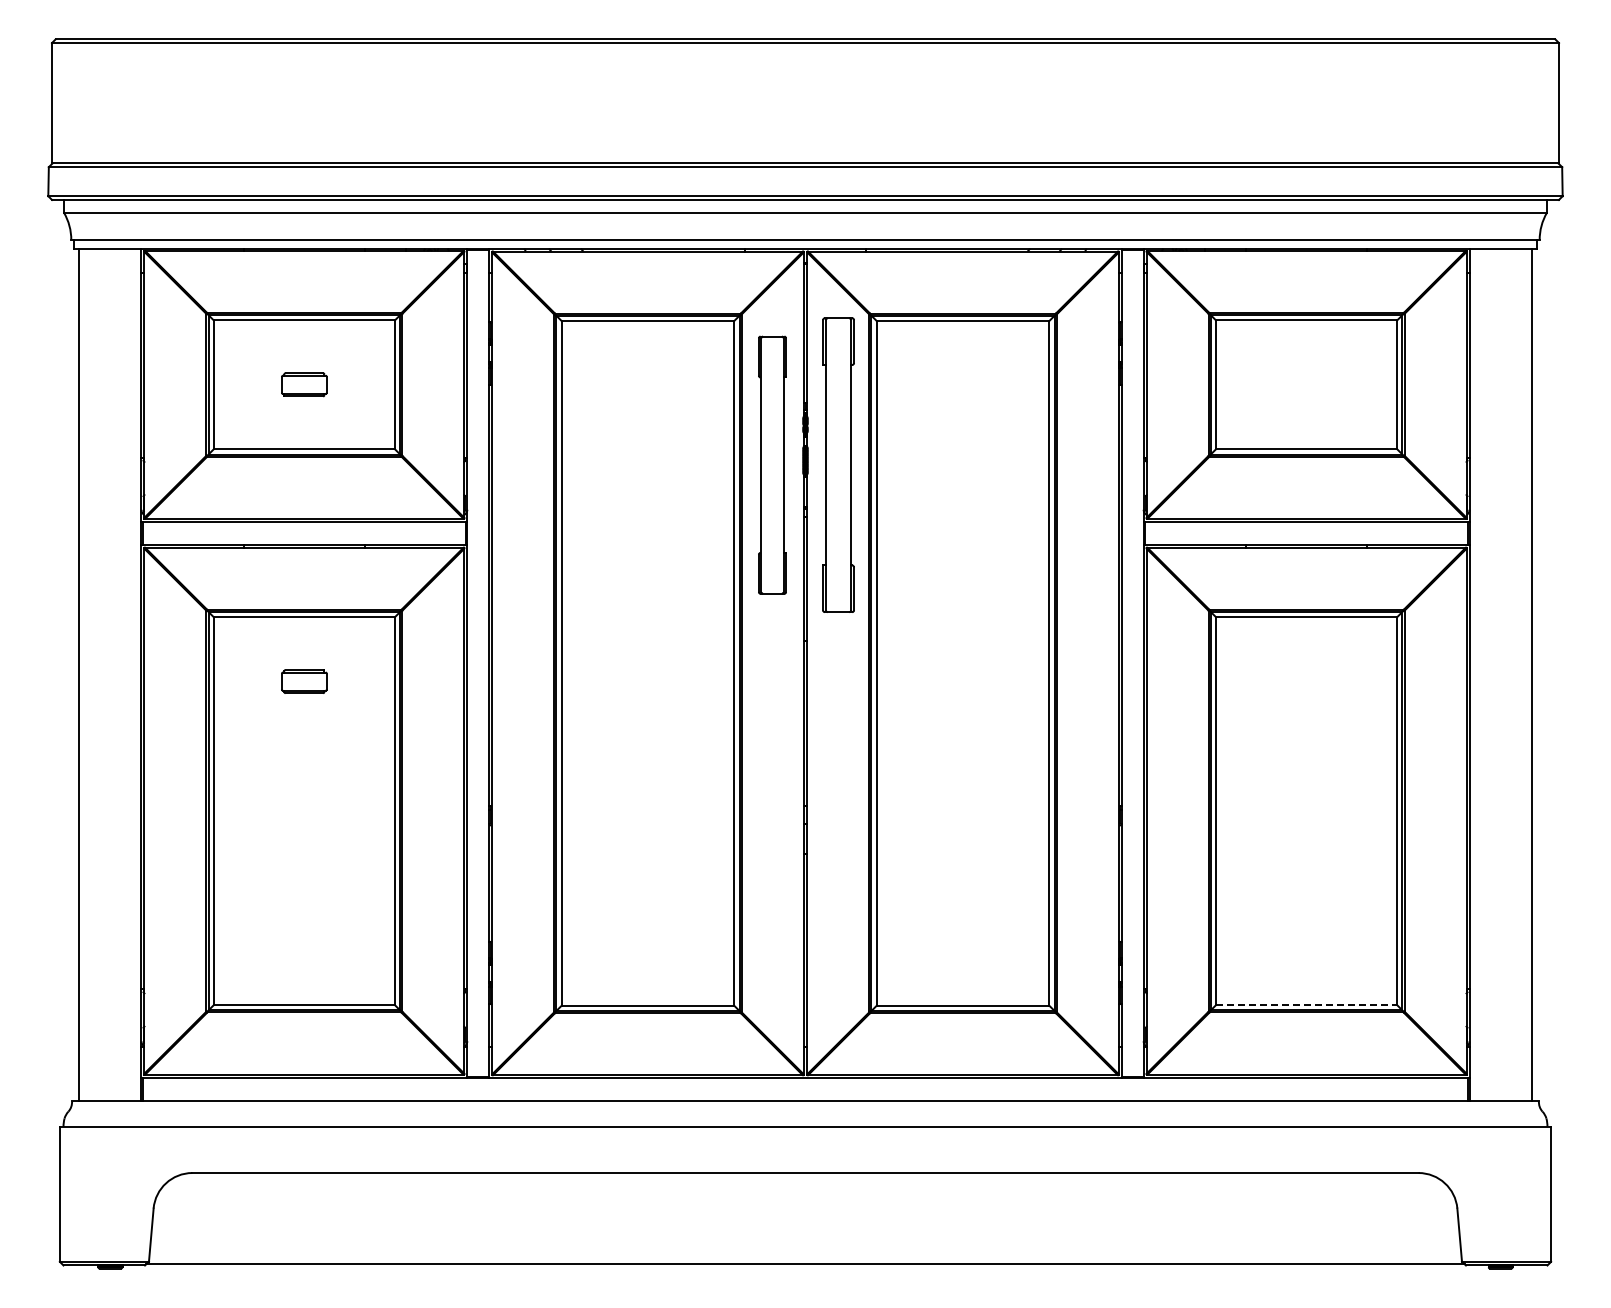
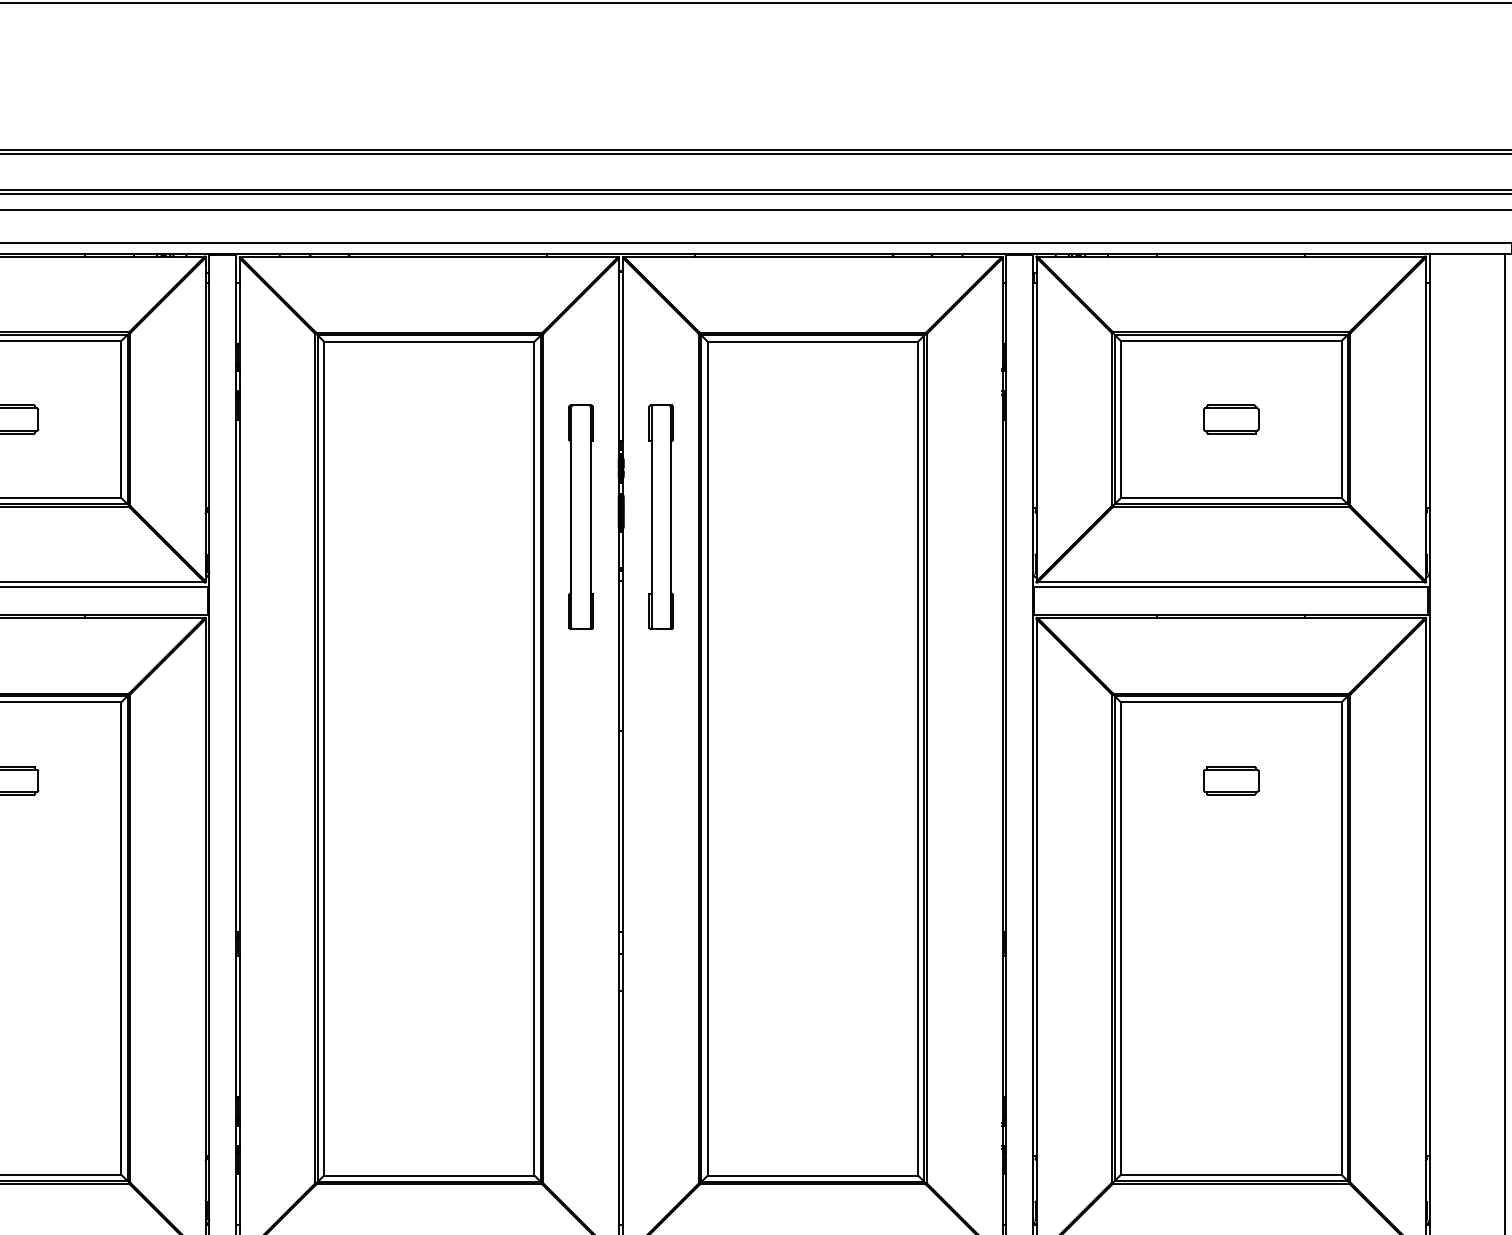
part: (1306, 384) -> (1231, 419), added
part: (772, 464) -> (580, 516), size x0.71
part: (837, 464) -> (660, 516), size x0.62
part: (1306, 681) -> (1231, 780), added
line: (1306, 1005) -> (1231, 1175), dashed -> solid

